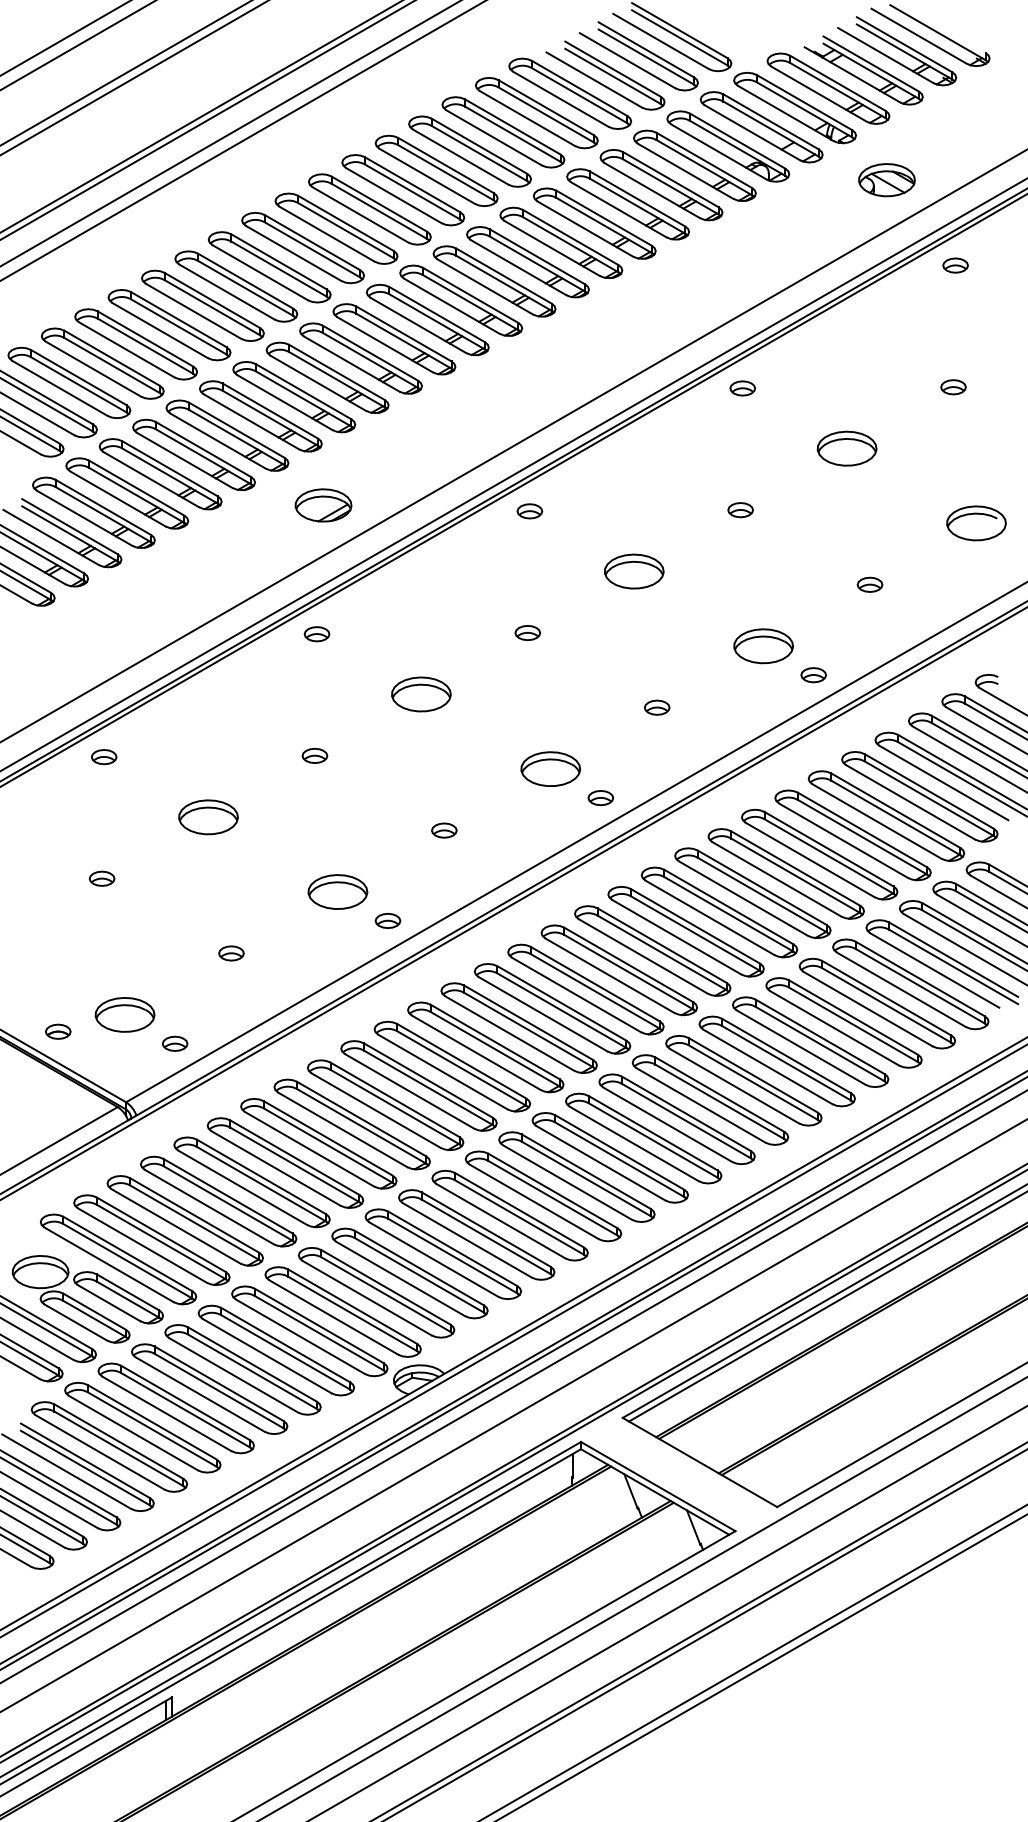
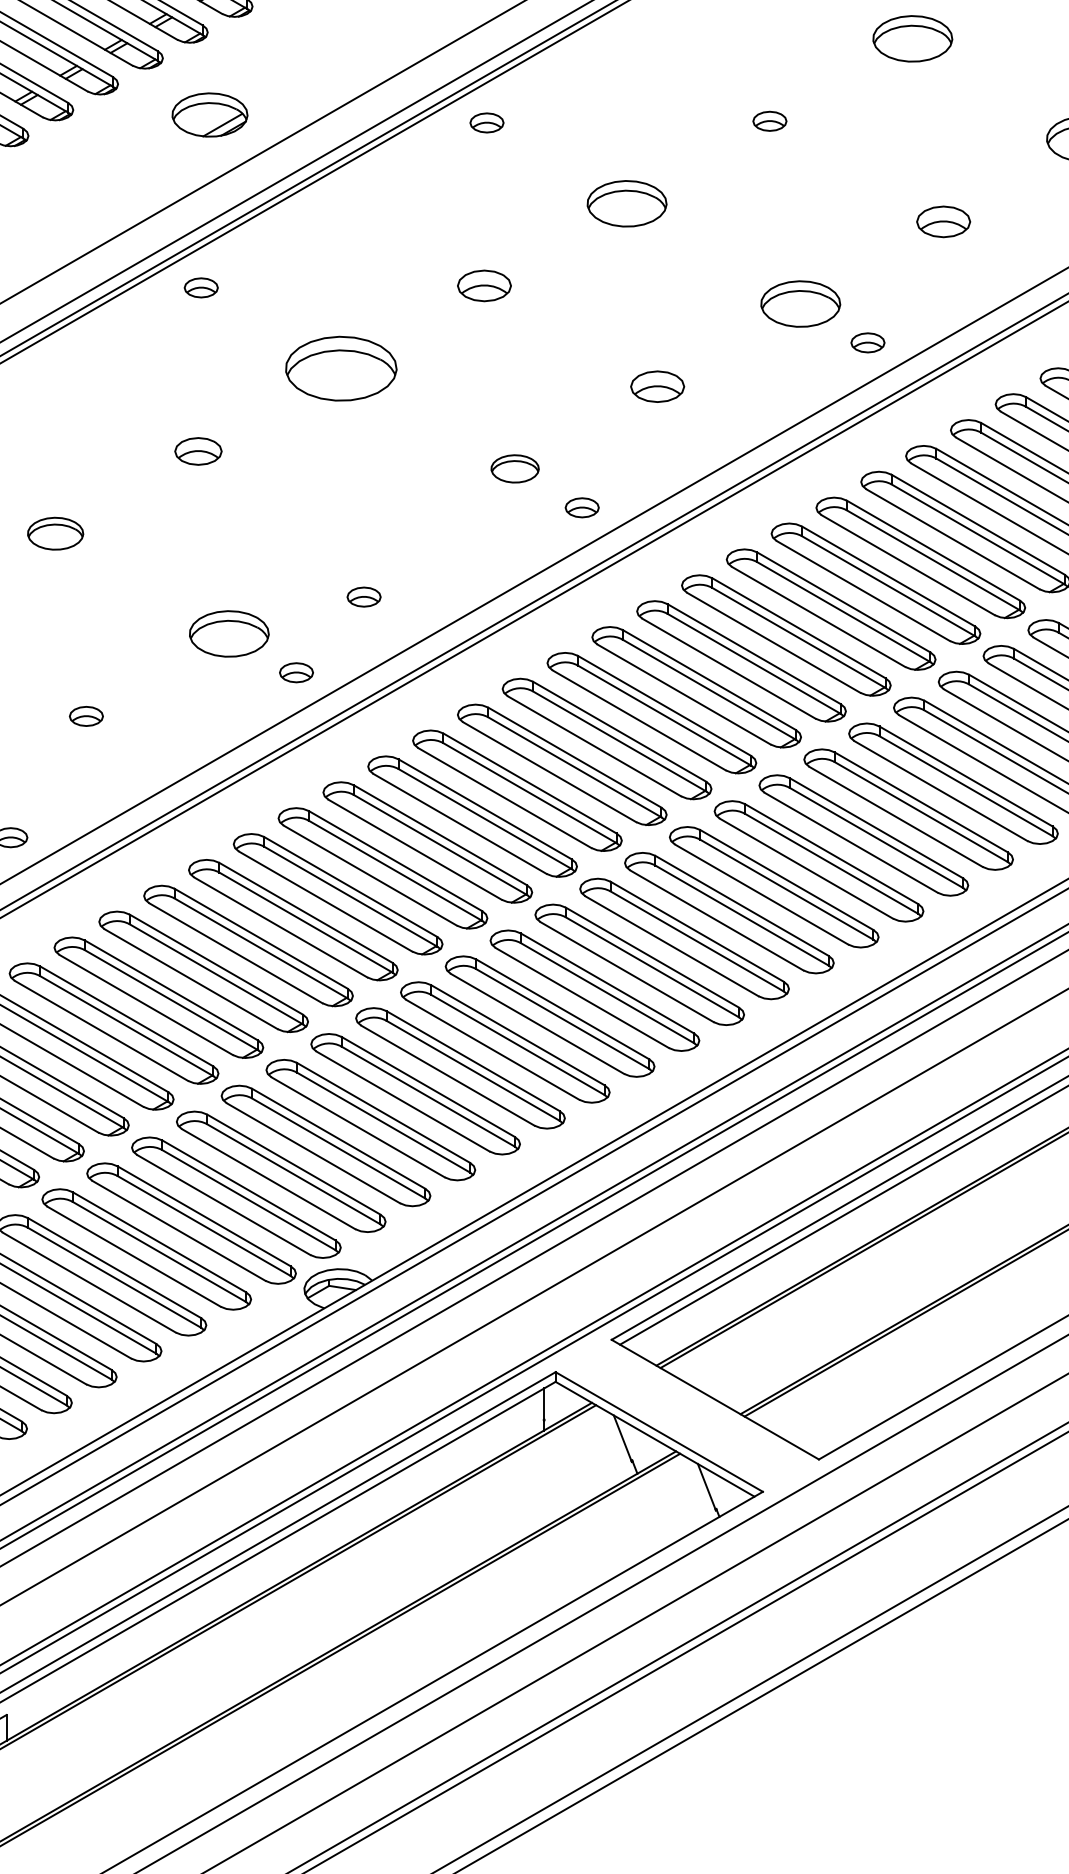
part: (869, 584) -> (942, 221), size x1.6
part: (527, 633) -> (483, 286), size x1.6
part: (421, 694) -> (341, 368), size x1.4
part: (657, 707) -> (658, 386), size x1.6
part: (314, 755) -> (197, 450), size x1.4
part: (550, 768) -> (514, 468), size x0.6
part: (208, 817) -> (55, 533), size x0.7
part: (444, 830) -> (364, 596), moved

